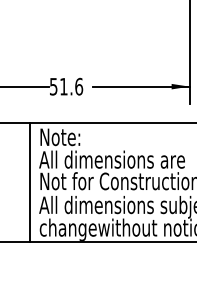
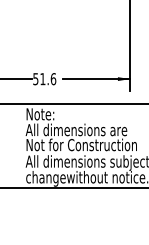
line: (30, 182) -> (19, 145), removed

